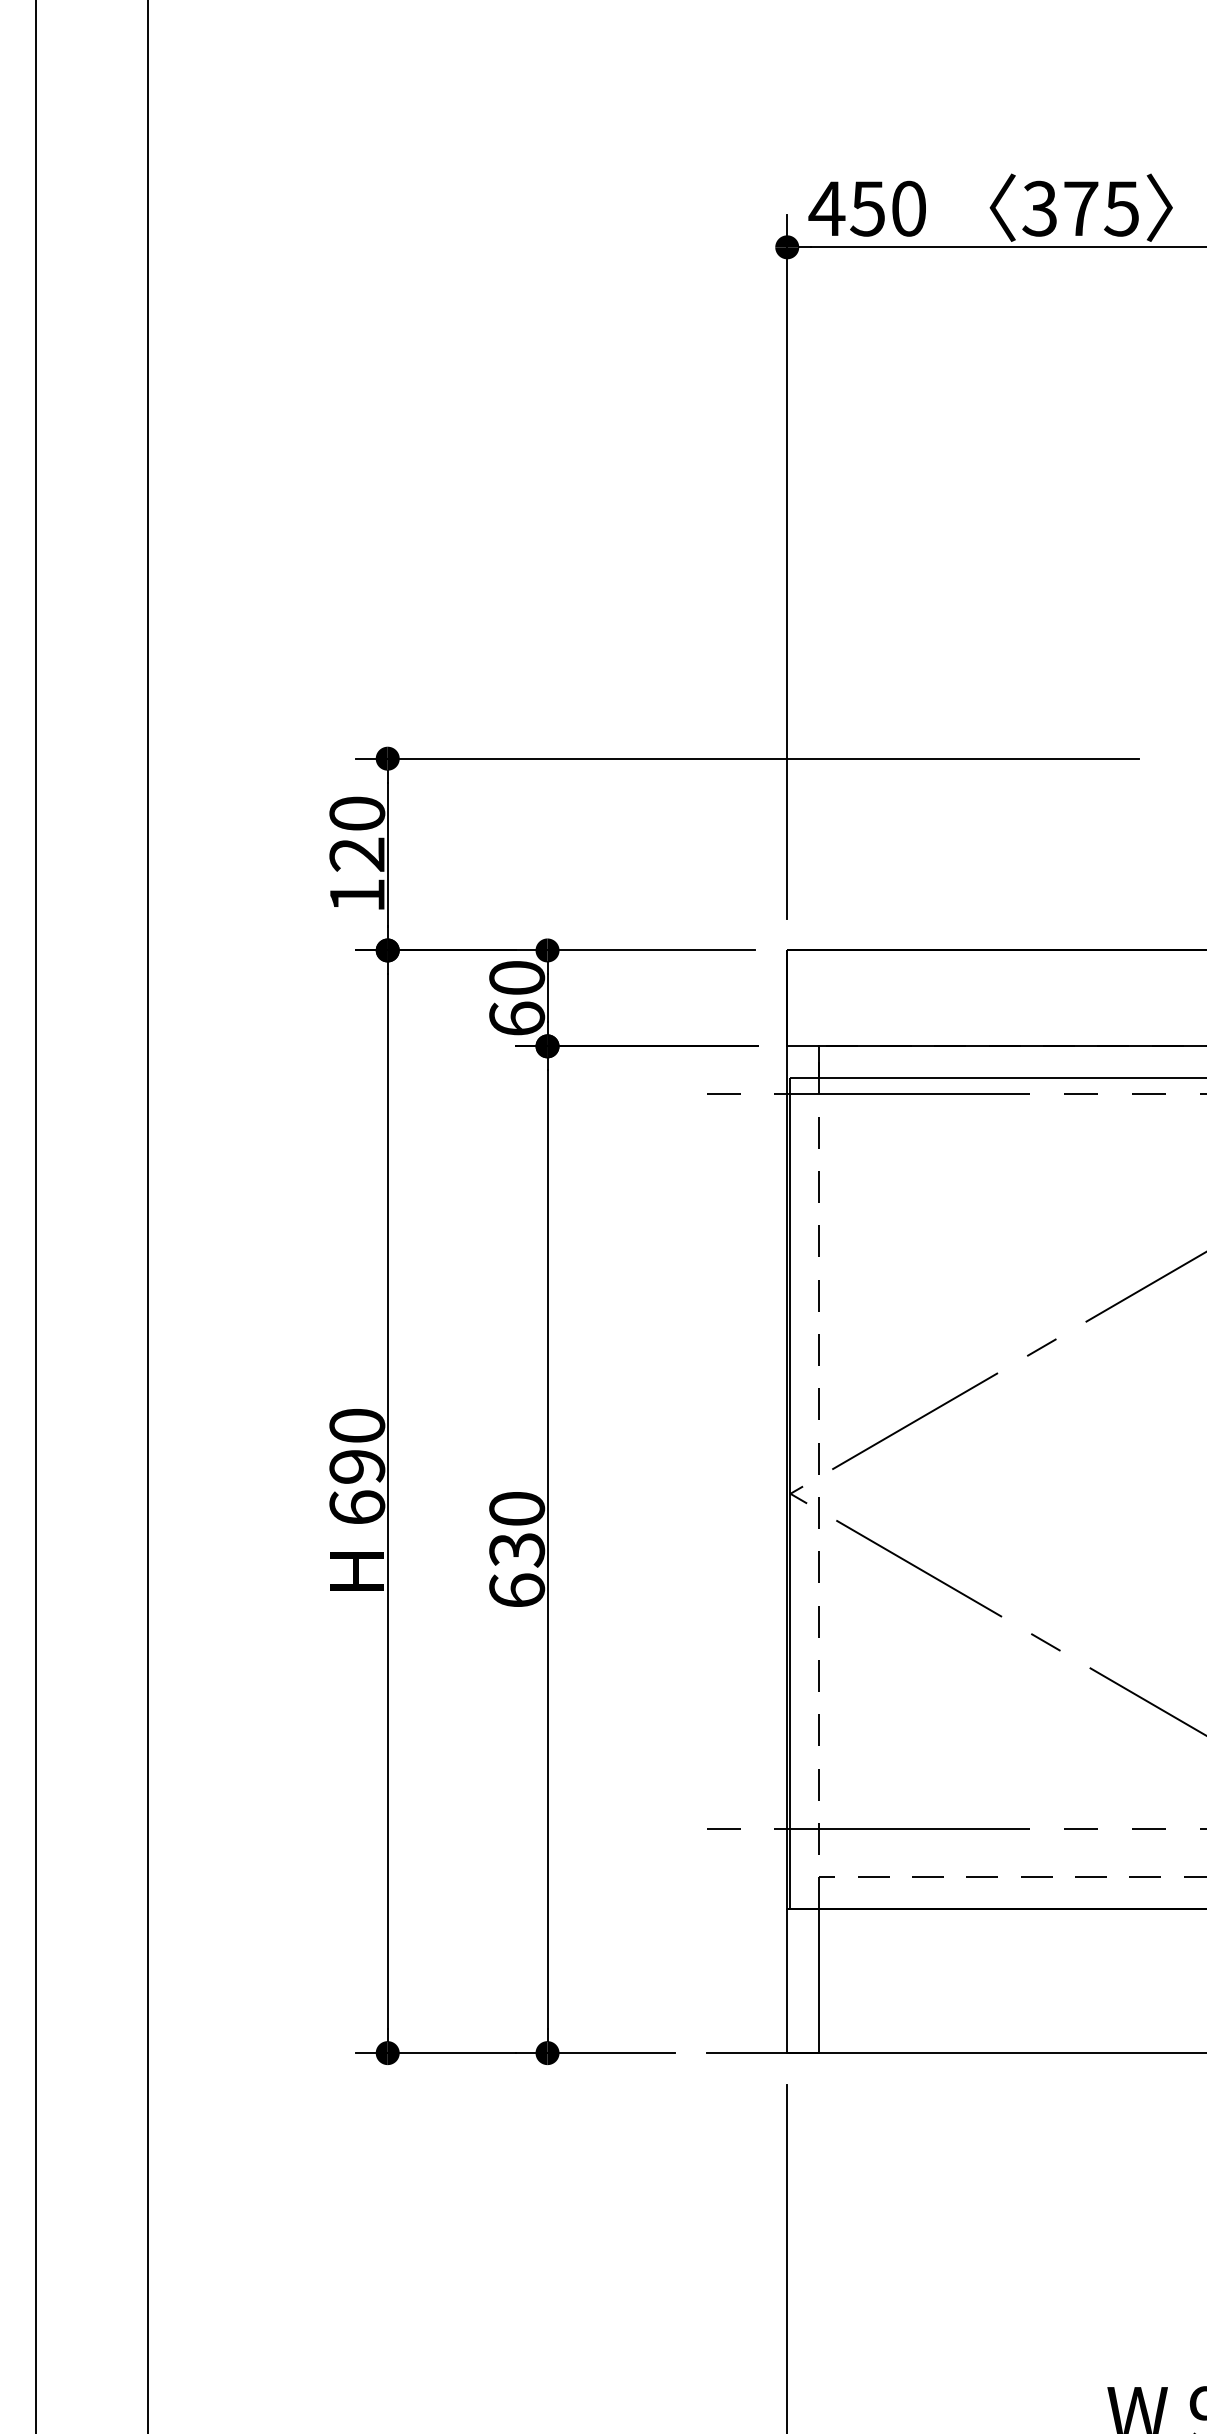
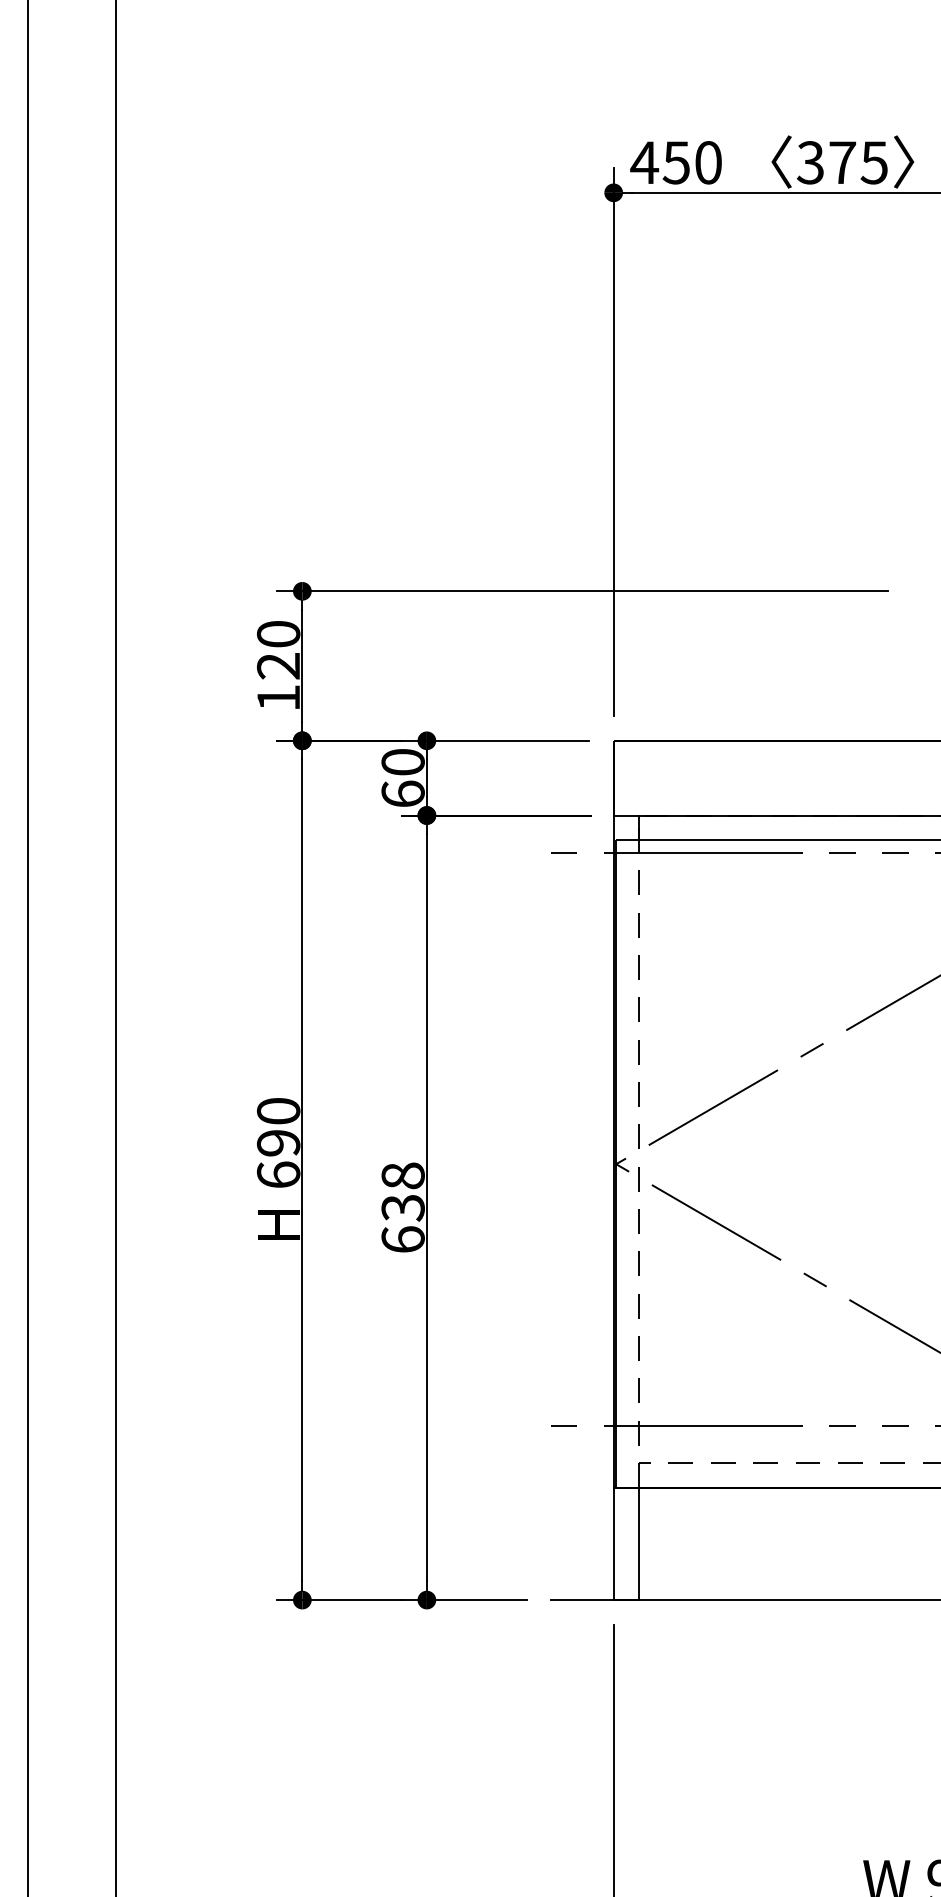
text: (516, 1508) -> (402, 1175), 630 -> 638

